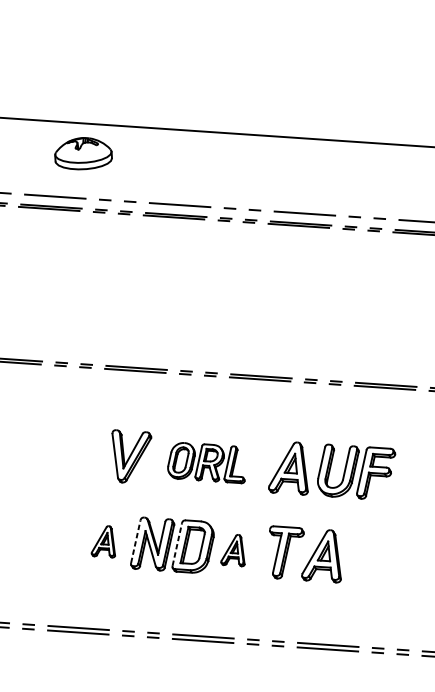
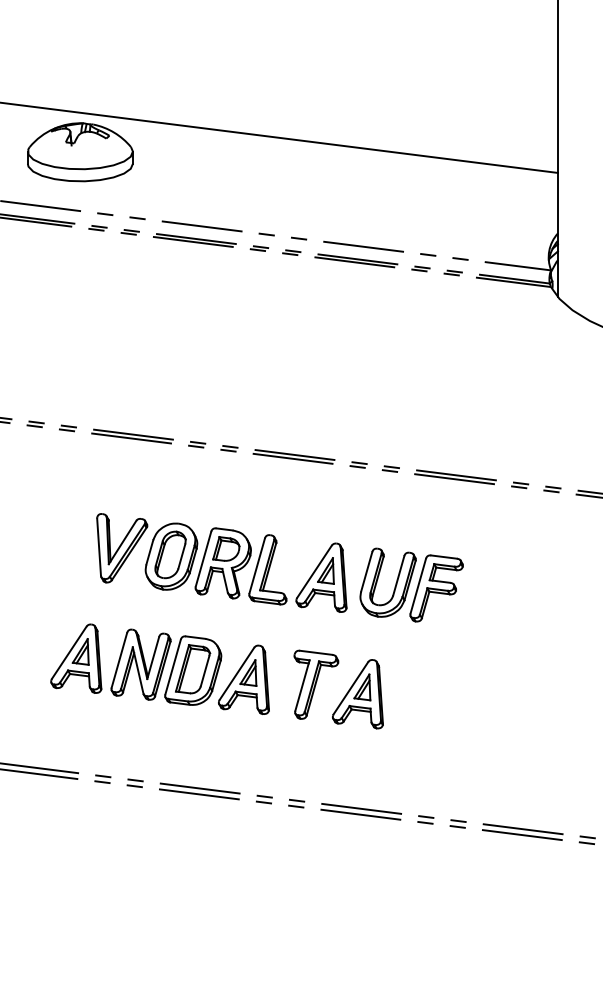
part: (83, 153) -> (80, 152), size x1.43
part: (205, 463) -> (215, 563), size x1.43
line: (135, 541) -> (119, 659), dashed -> solid
part: (102, 542) -> (76, 658), size x1.67
line: (177, 544) -> (173, 666), dashed -> solid
part: (231, 550) -> (243, 679), size x1.67

